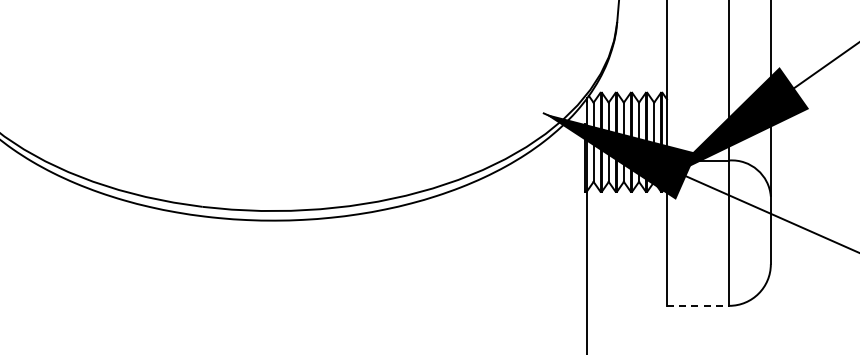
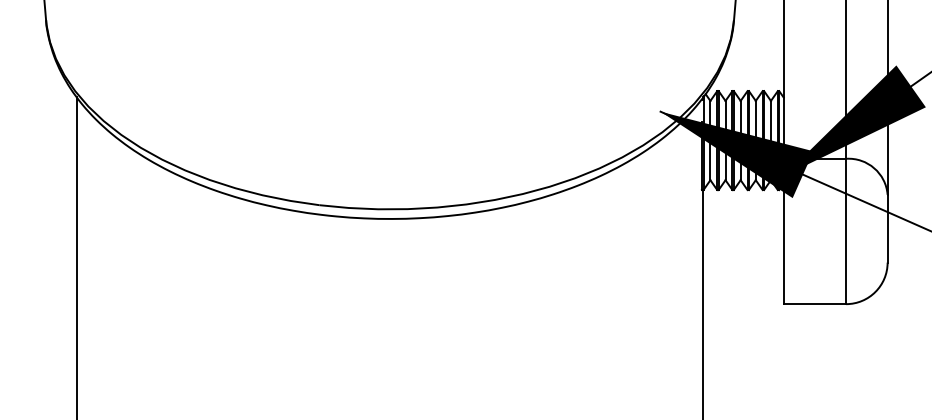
line: (698, 306) -> (815, 304), dashed -> solid

